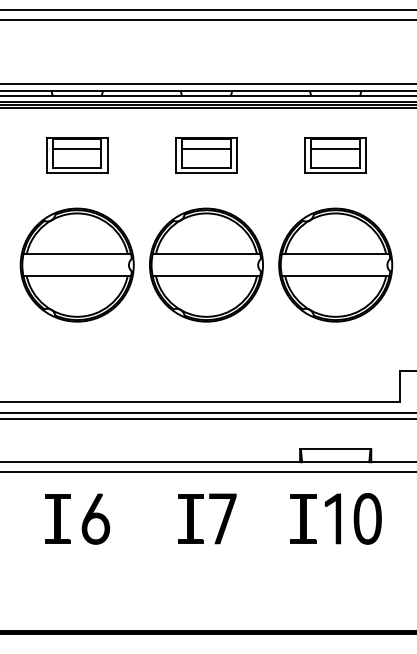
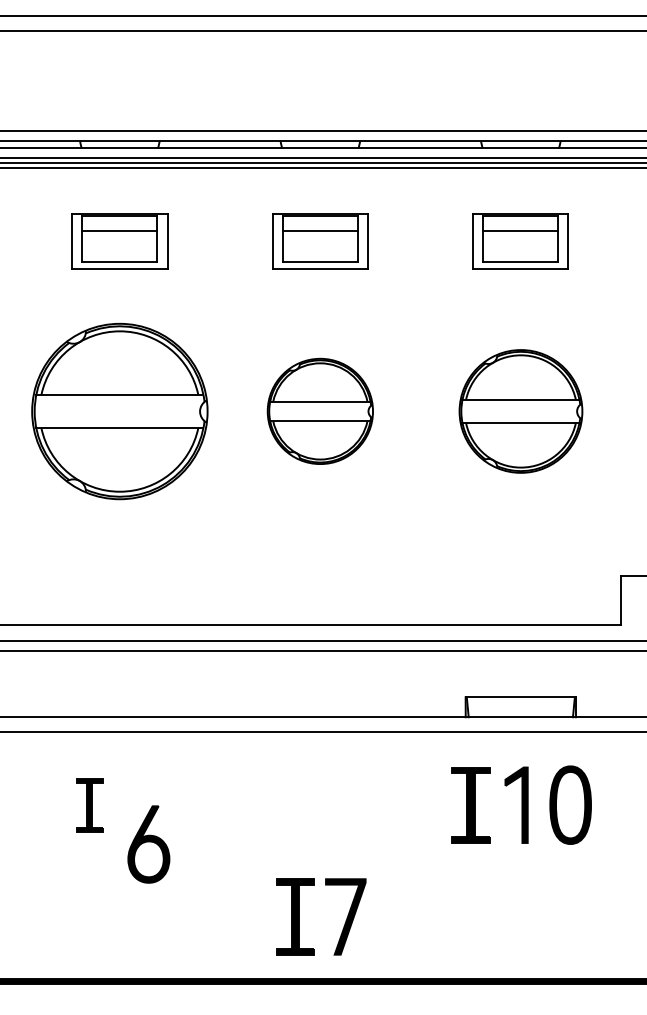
part: (206, 264) -> (320, 410), size x0.6
part: (335, 264) -> (520, 410), size x0.7
part: (57, 518) -> (89, 804), size x0.7
part: (95, 518) -> (148, 843), moved
part: (193, 518) -> (300, 916), moved

